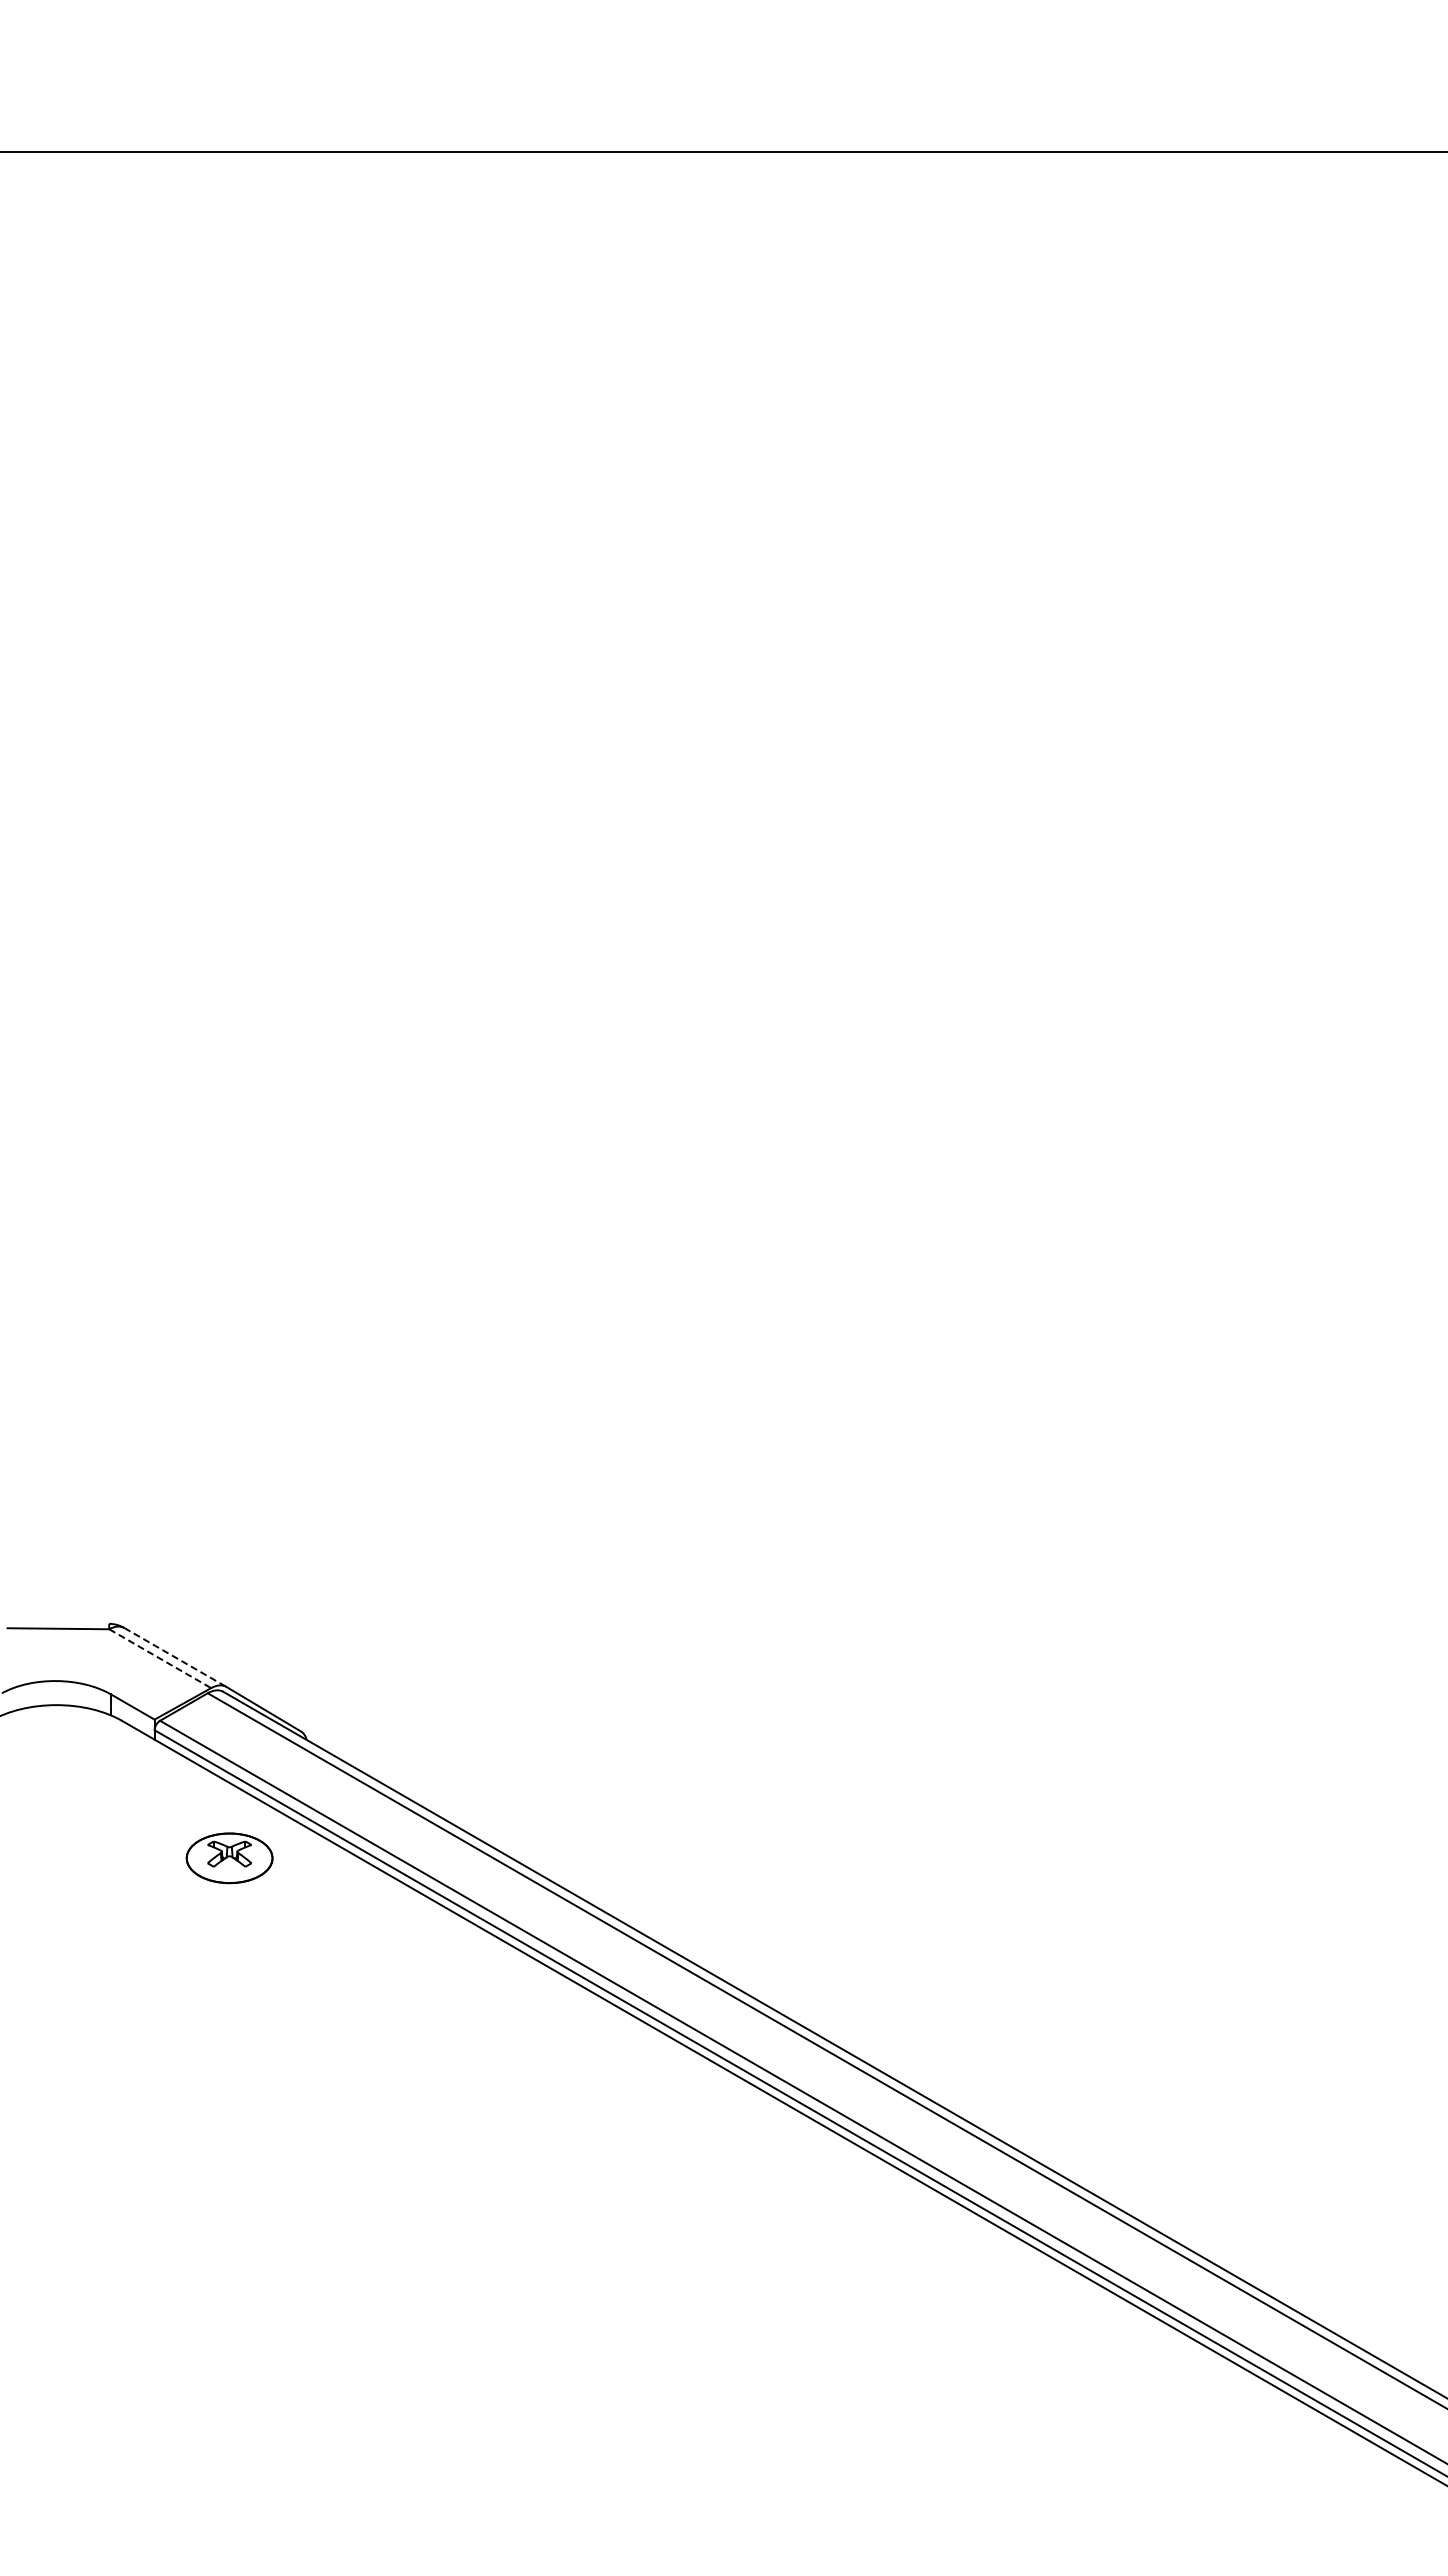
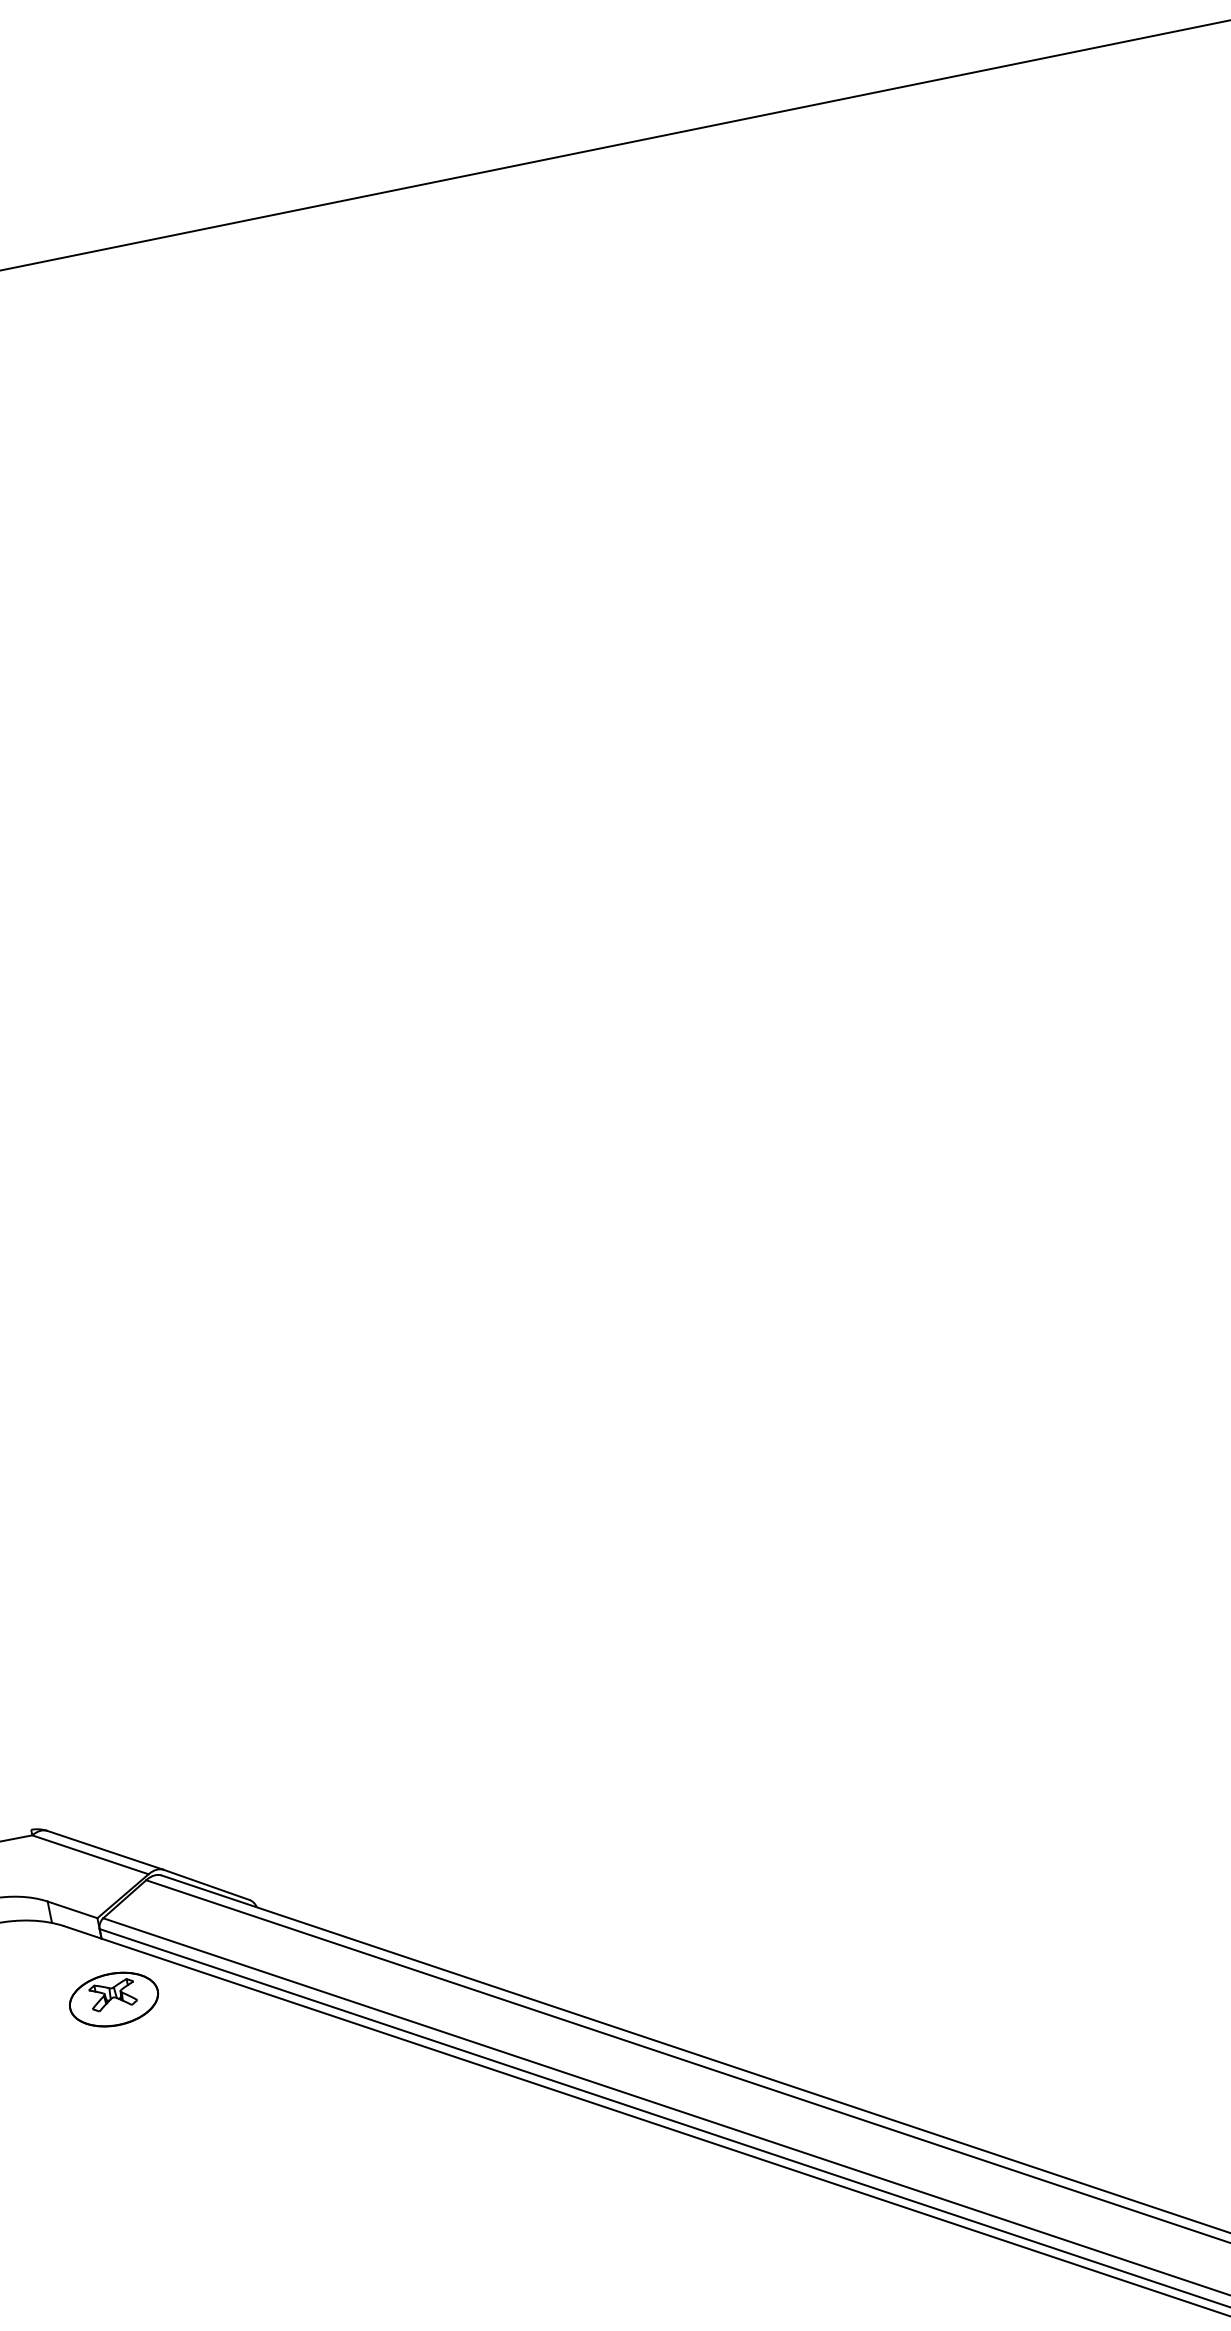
line: (175, 1657) -> (105, 1850), dashed -> solid
line: (160, 1658) -> (90, 1854), dashed -> solid
part: (229, 1858) -> (113, 1999), moved

